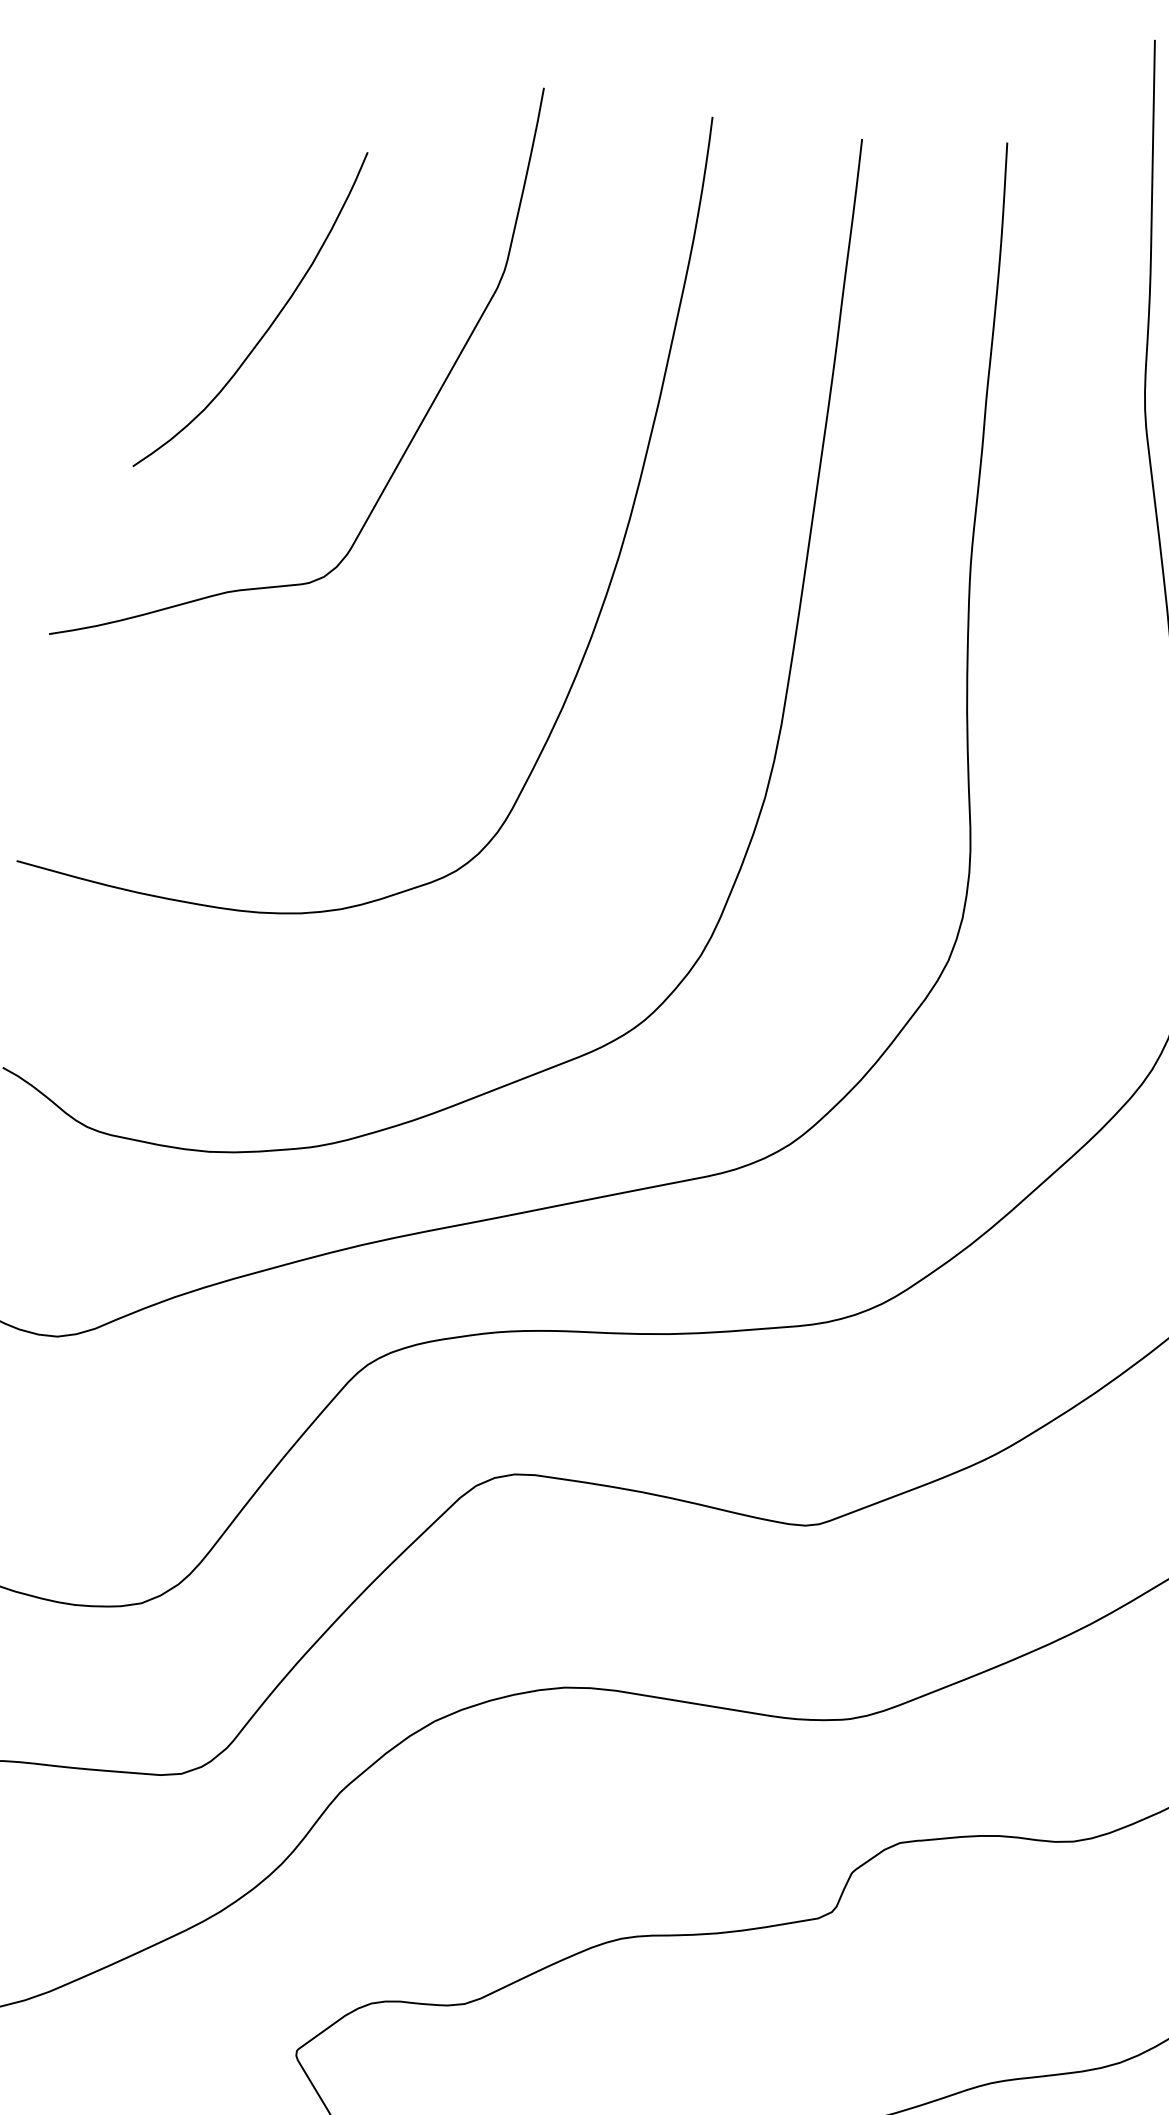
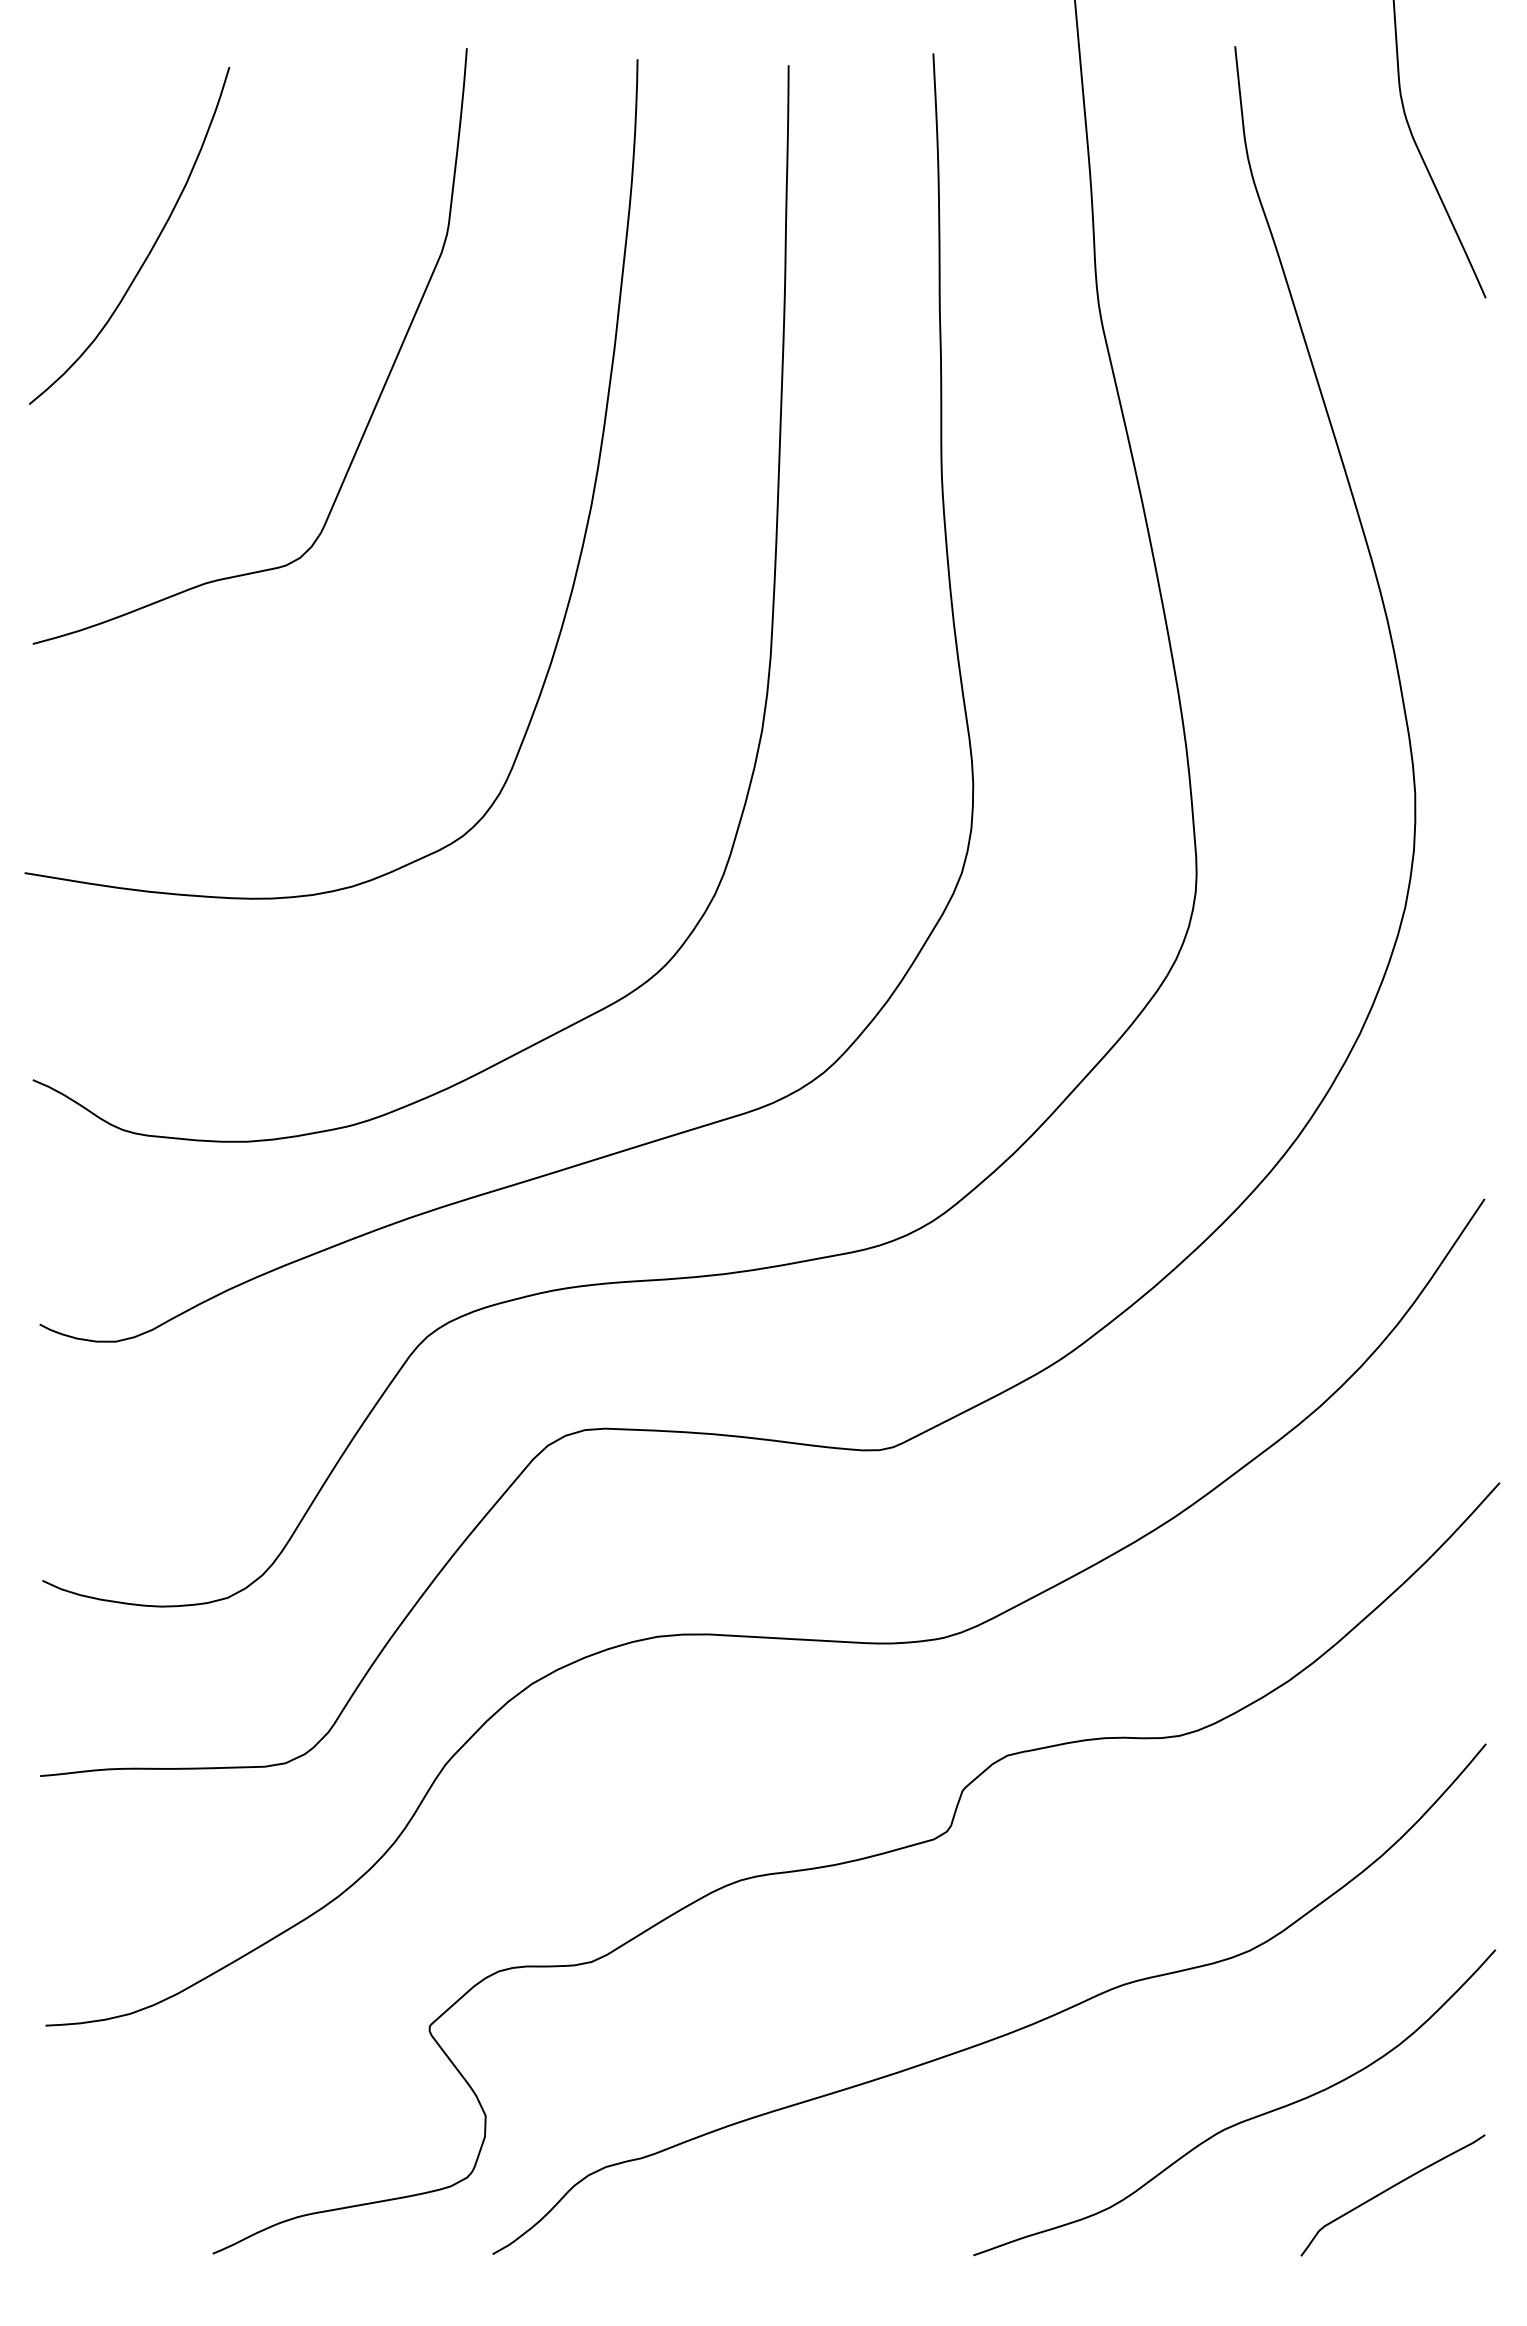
curve: (271, 323) -> (151, 247), moved

